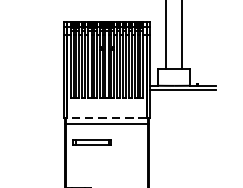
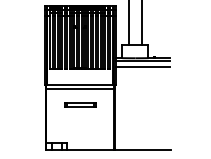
line: (182, 97) -> (142, 67), added
line: (107, 117) -> (80, 84), dashed -> solid
part: (92, 142) -> (80, 104), moved

